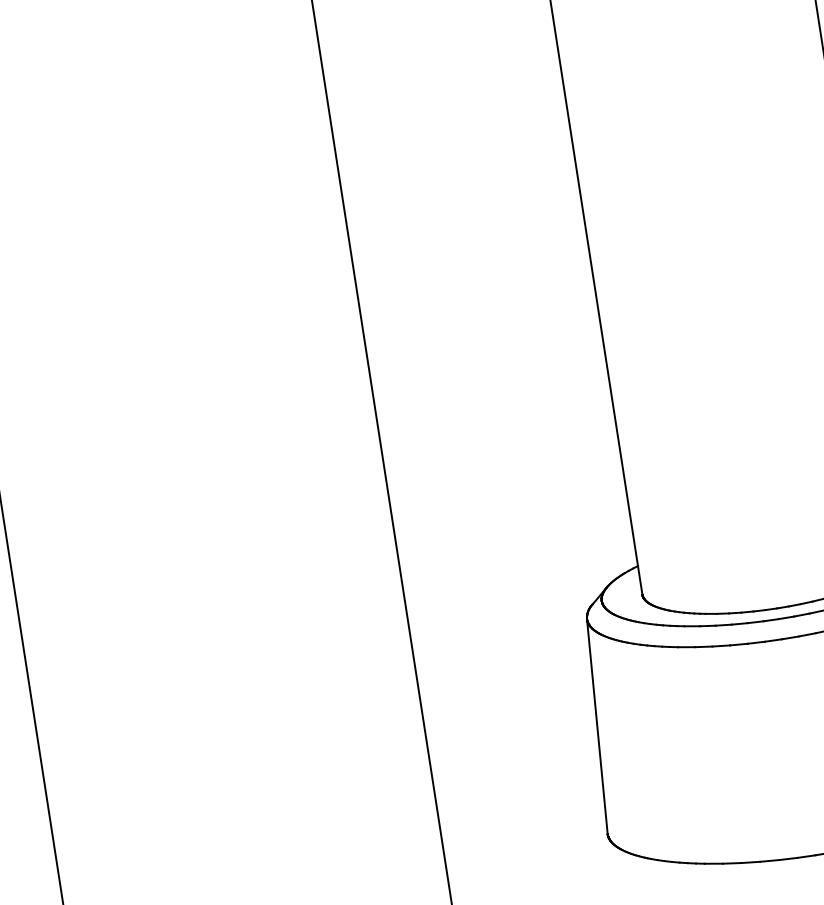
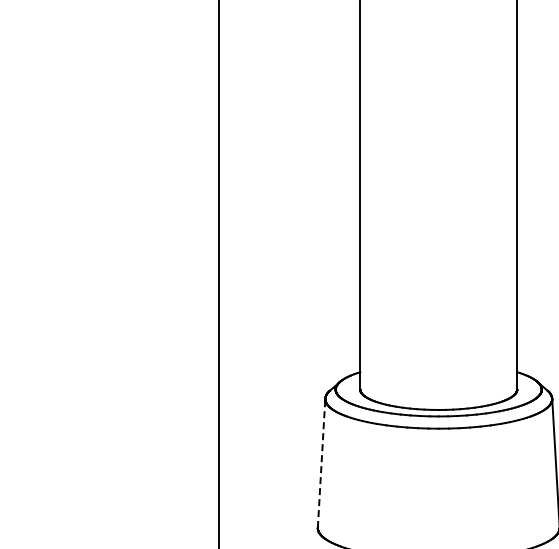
line: (597, 726) -> (321, 463), solid -> dashed

